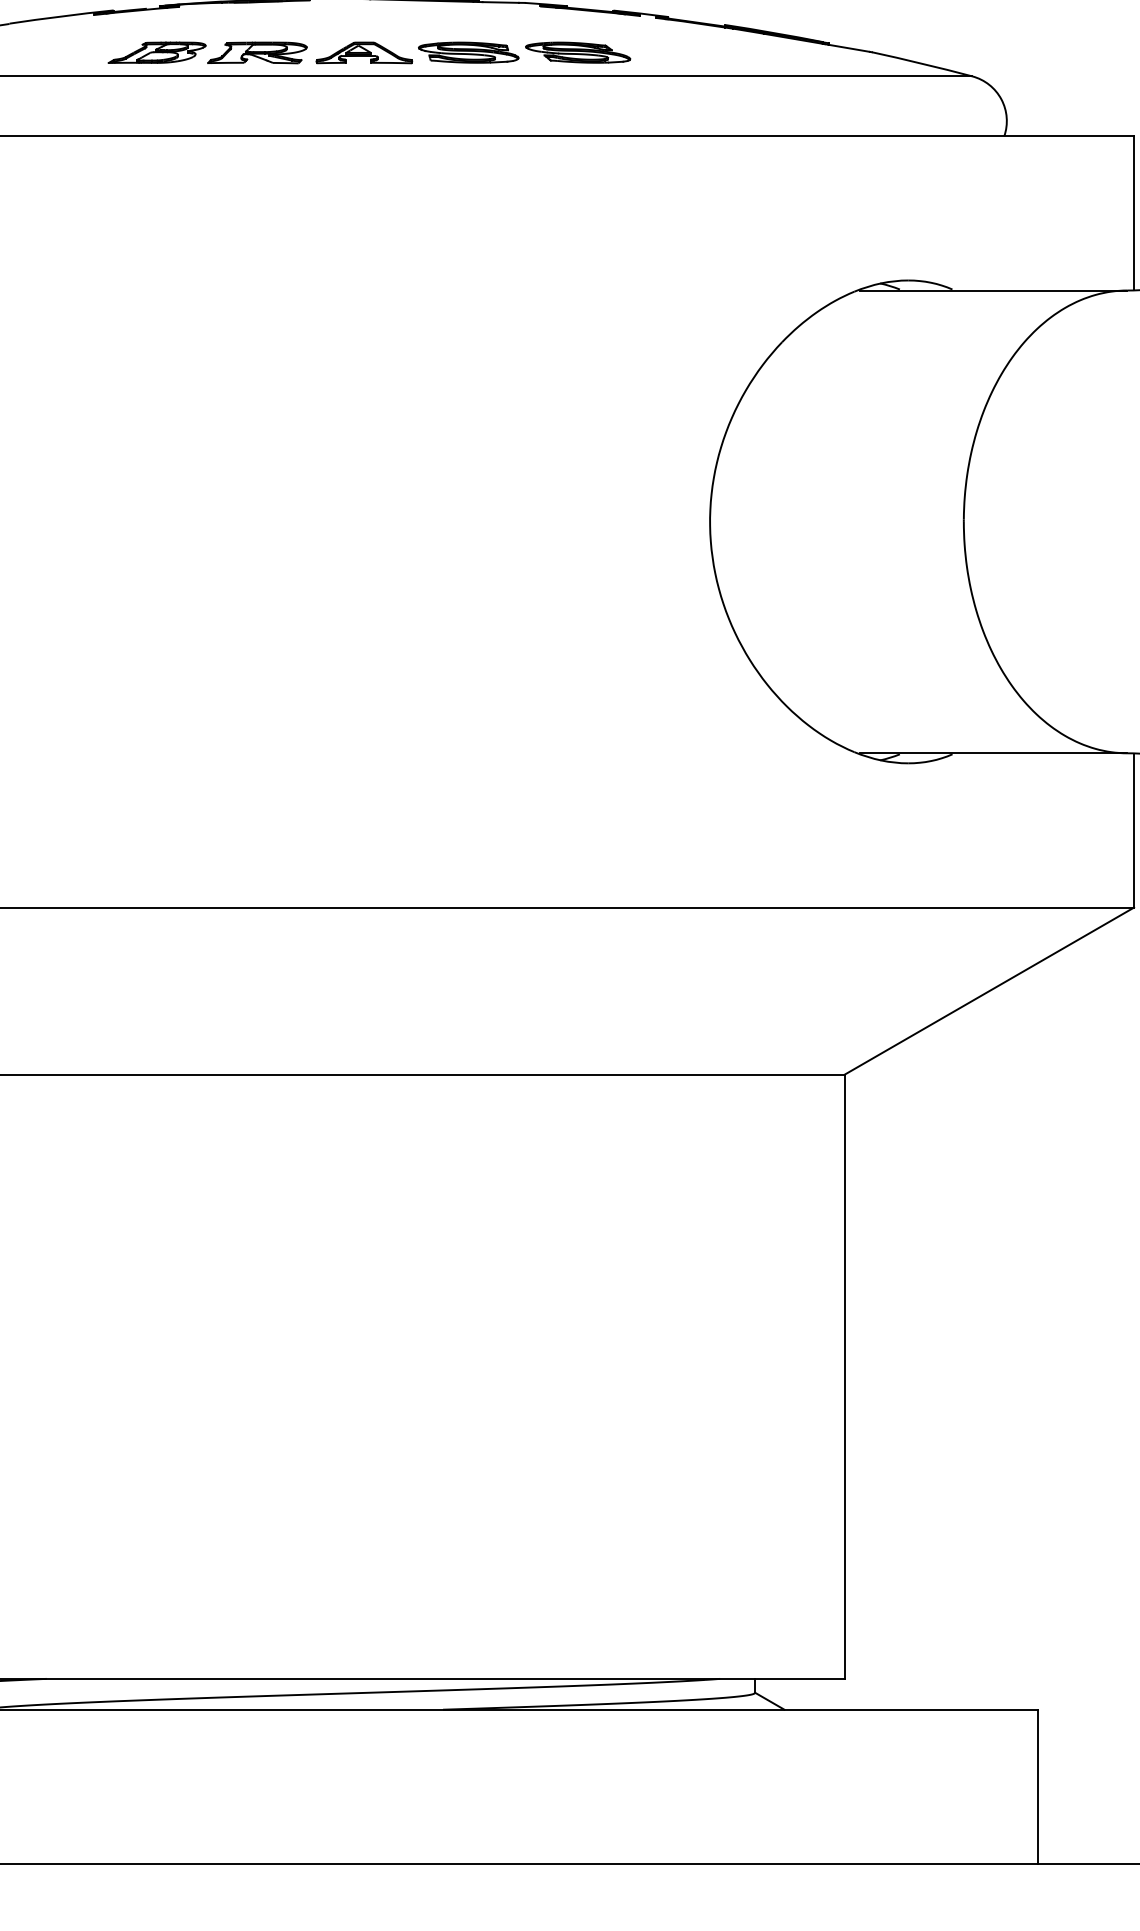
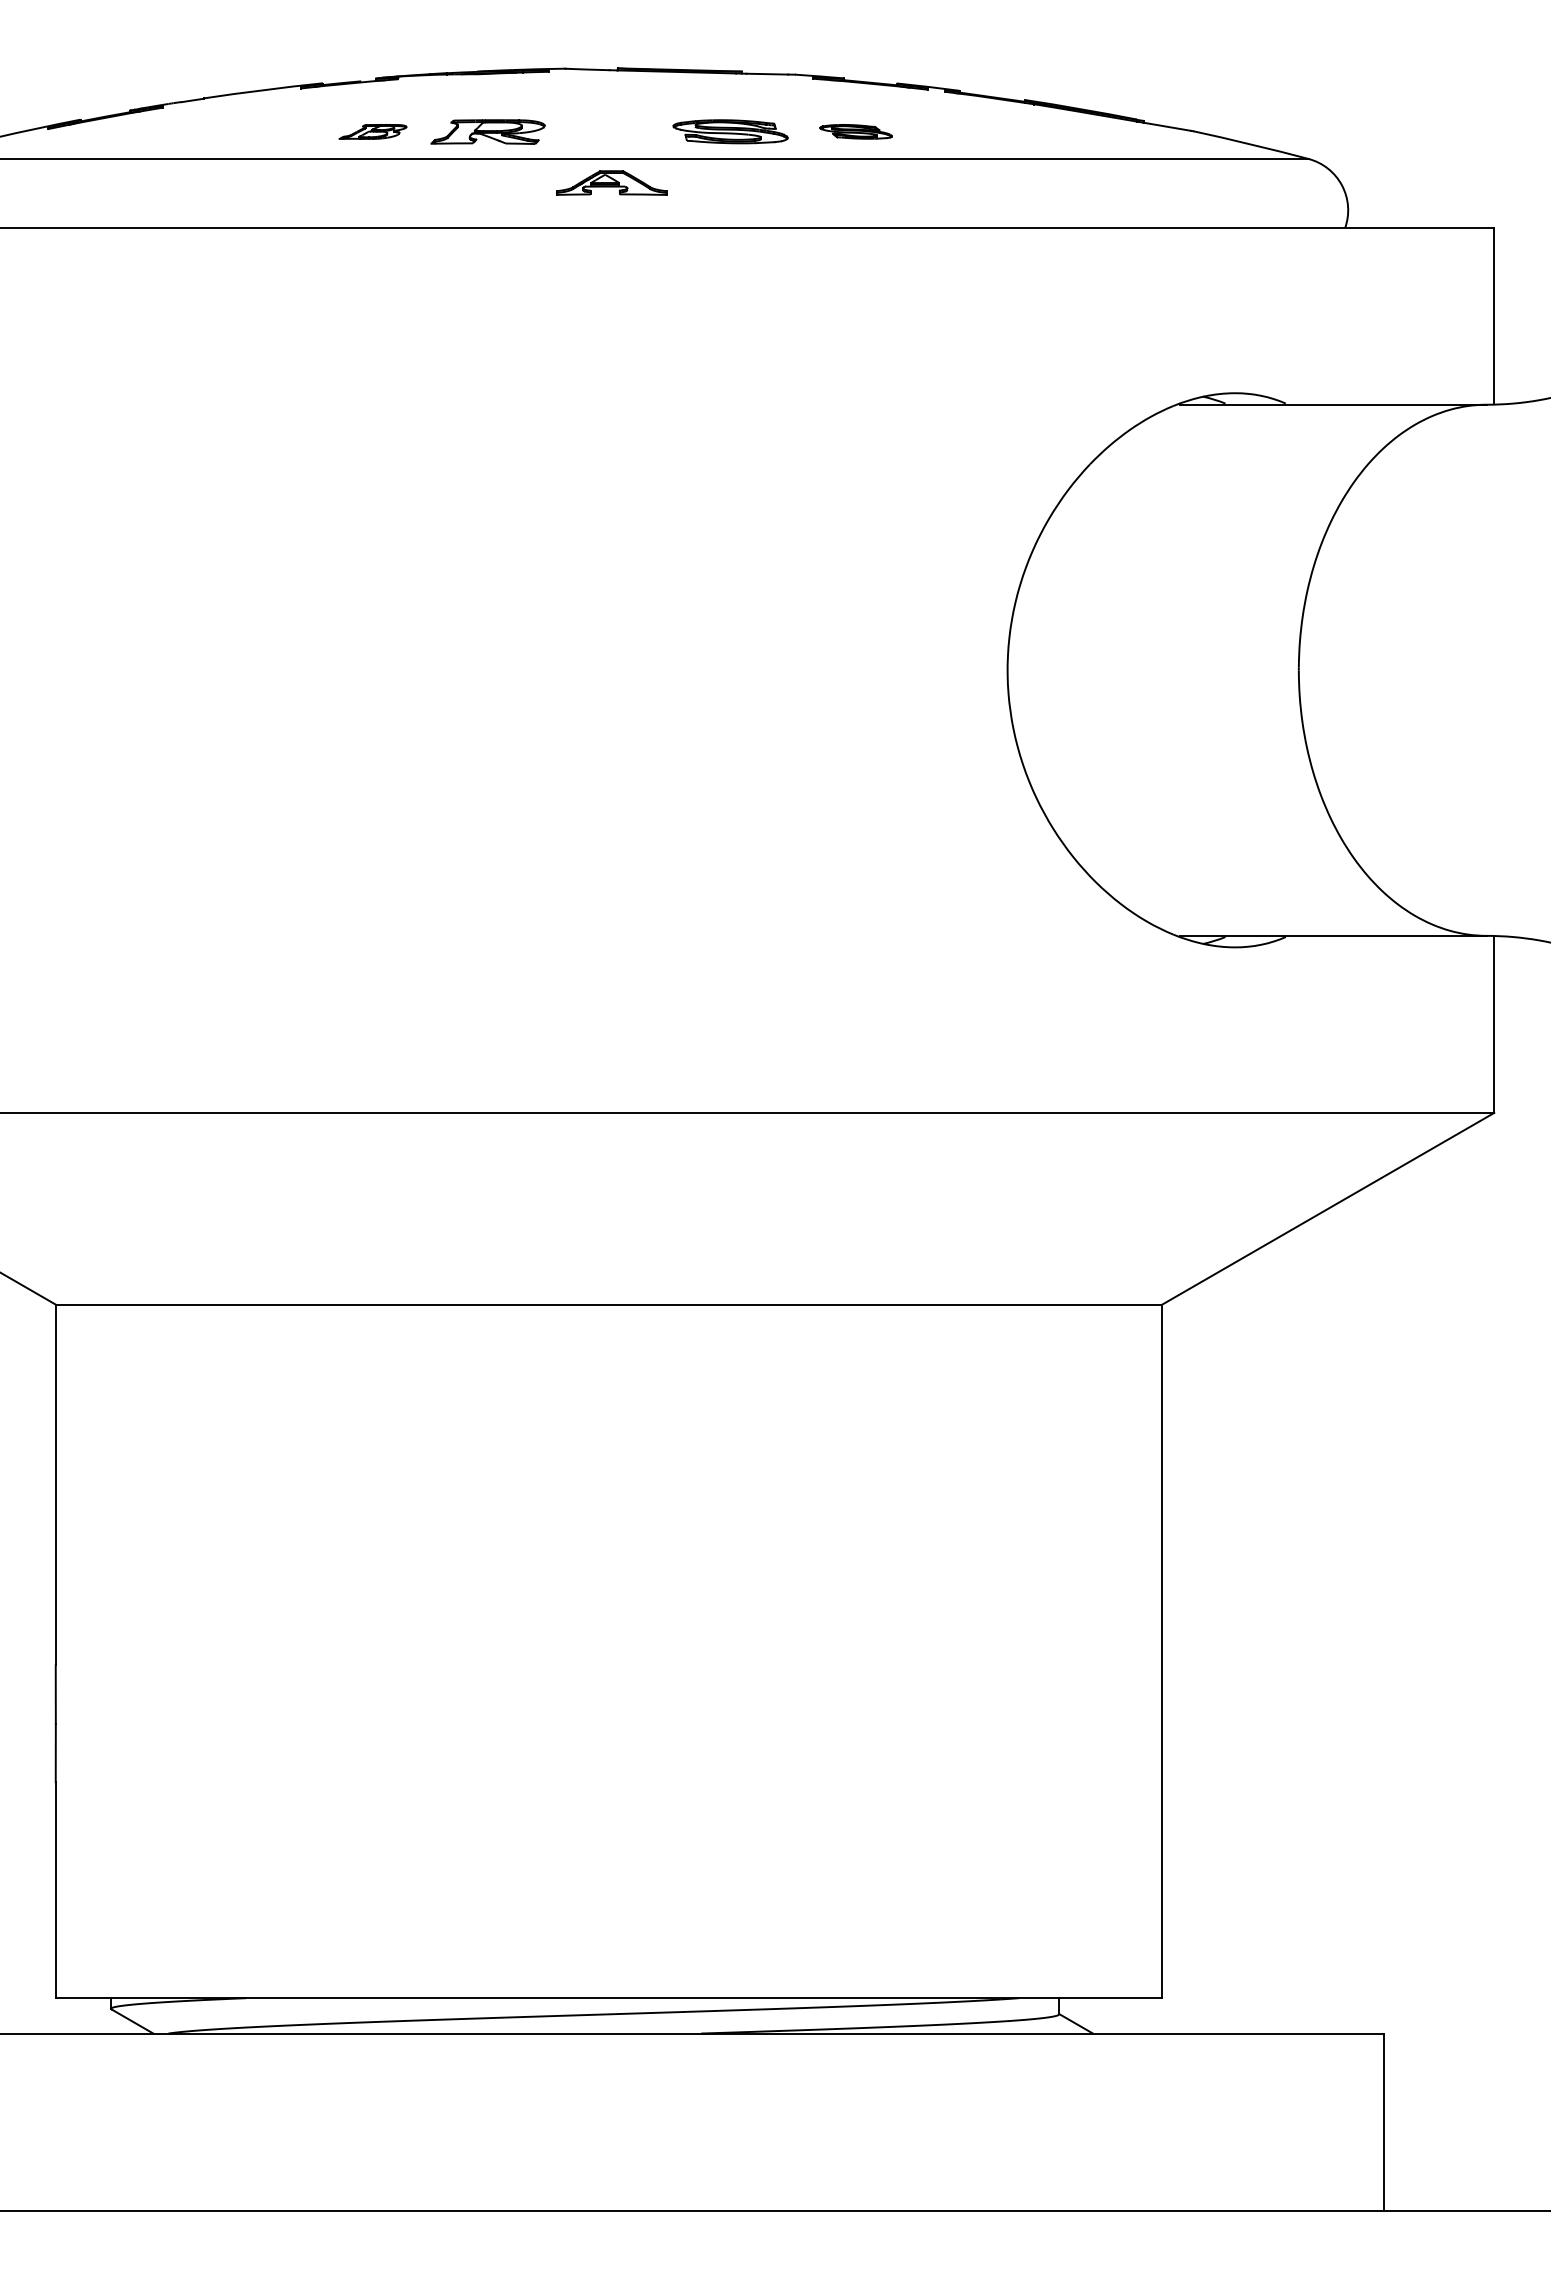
part: (156, 52) -> (372, 131), size x0.6
part: (364, 52) -> (611, 182), moved
part: (577, 52) -> (855, 131), size x0.6

